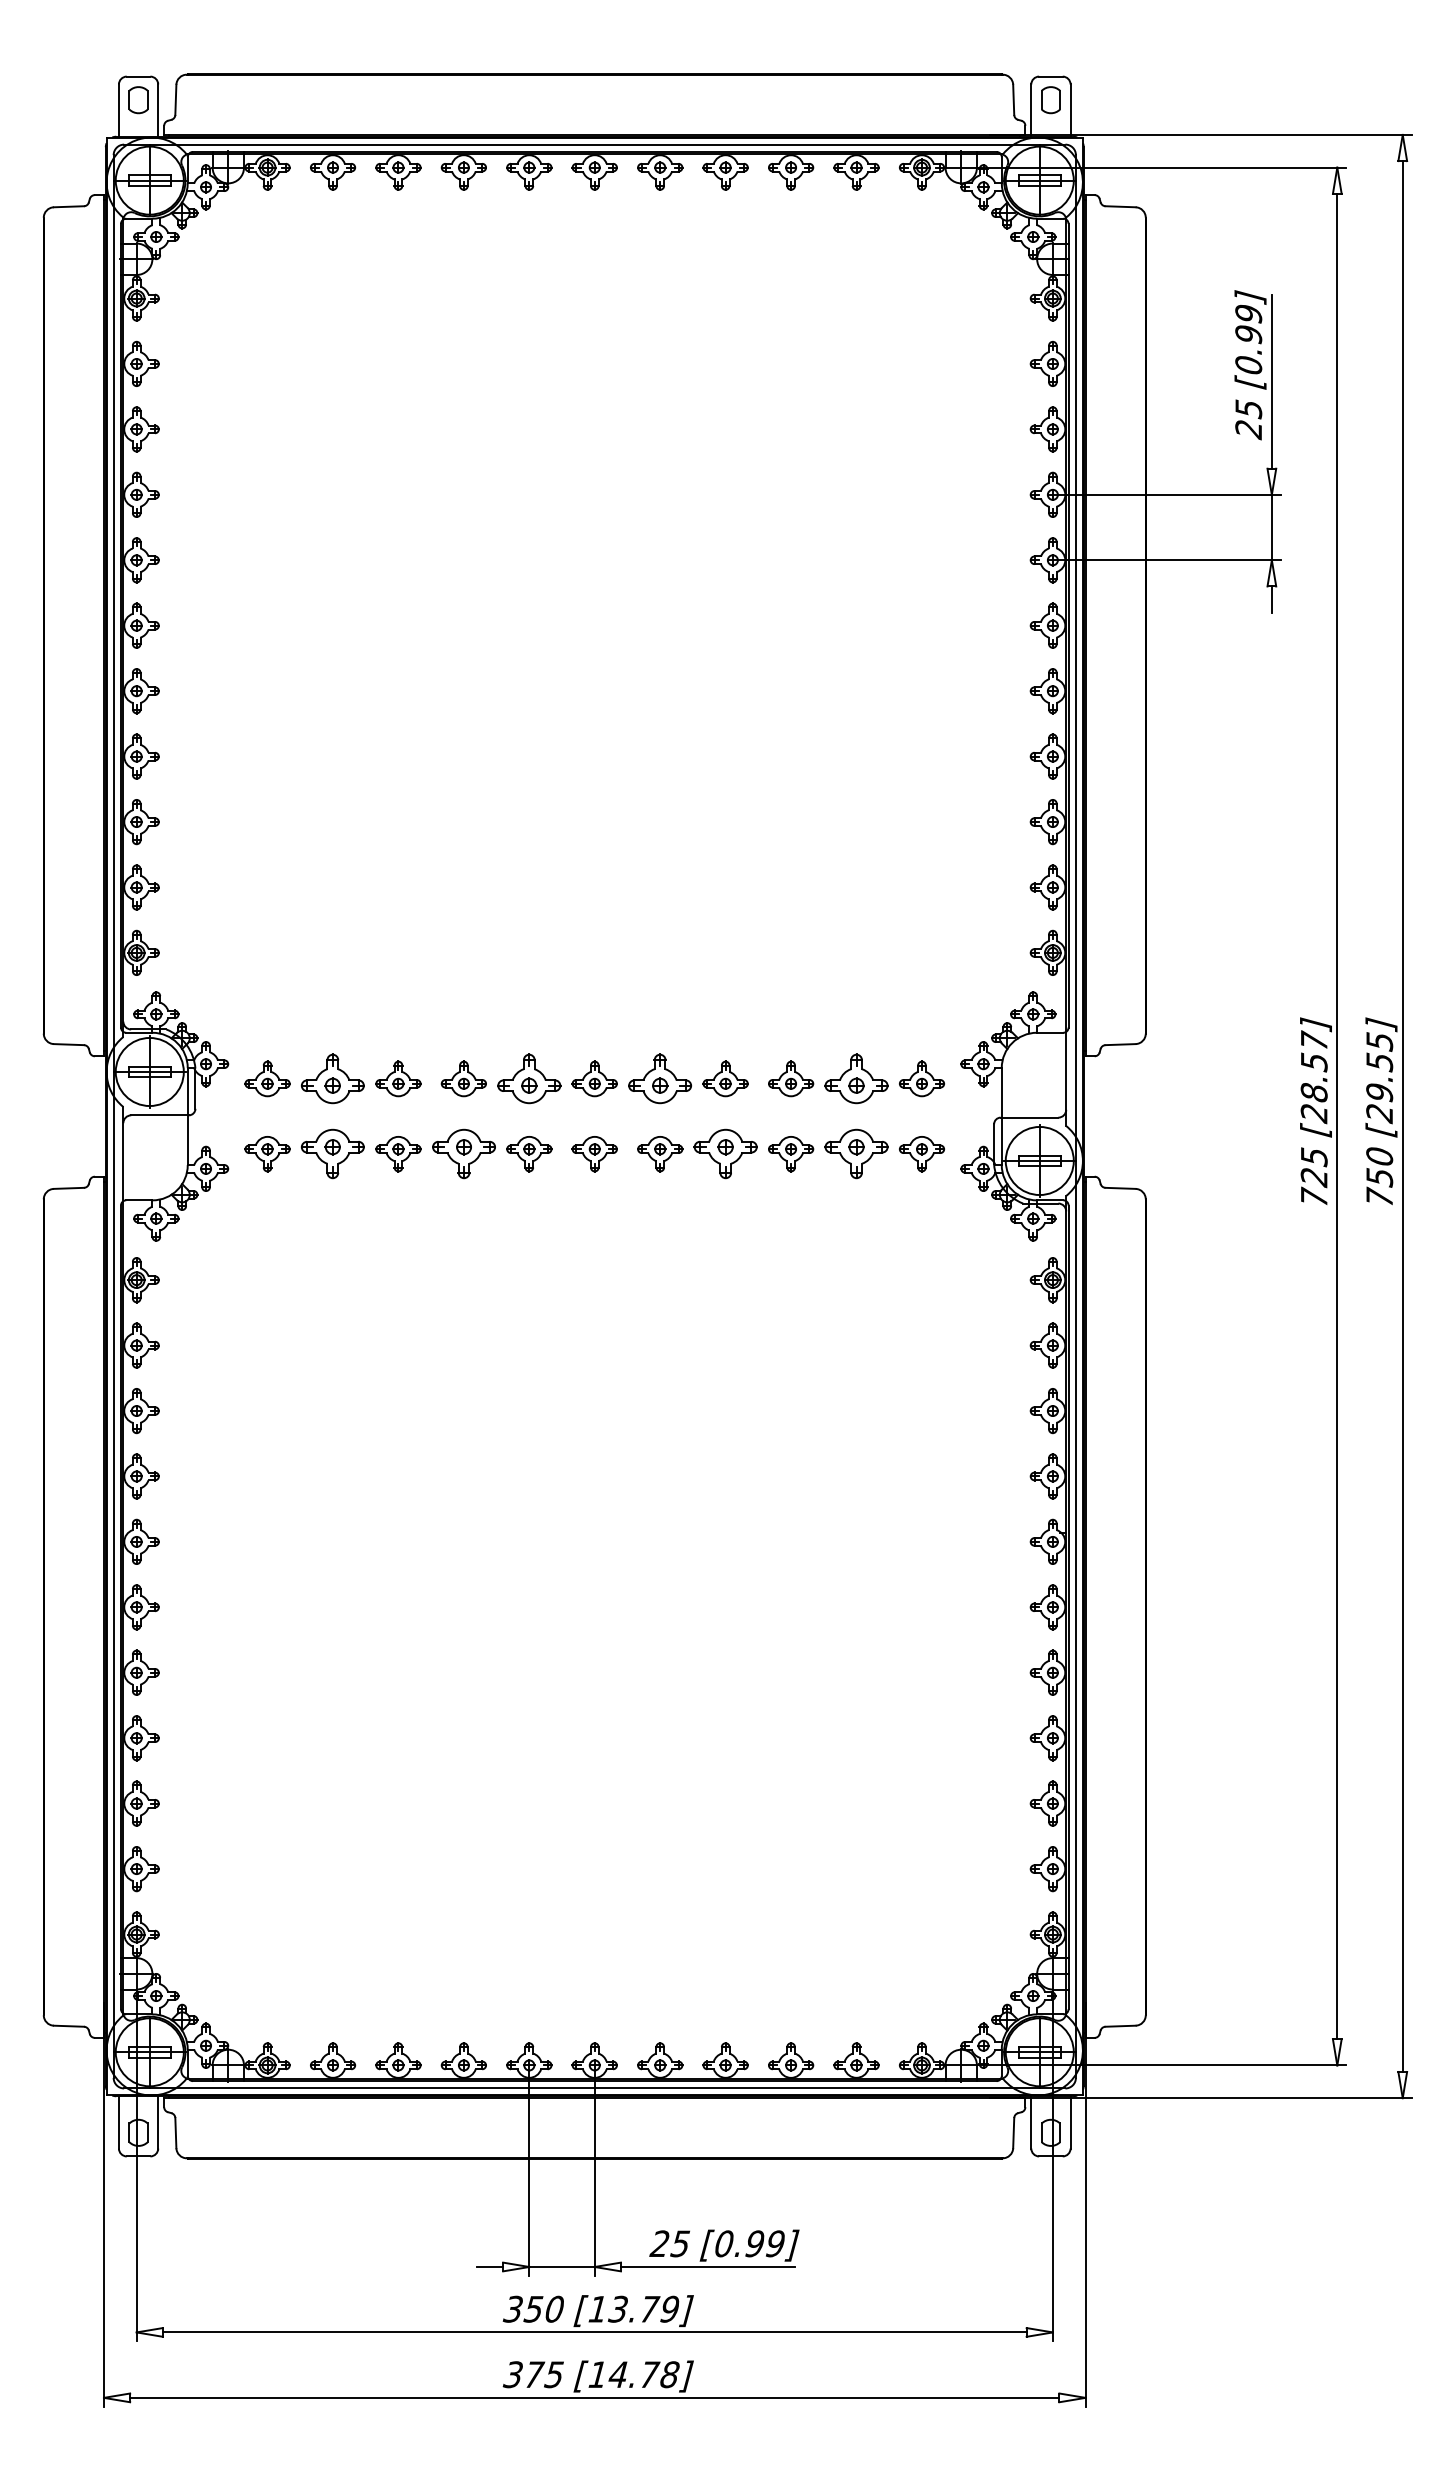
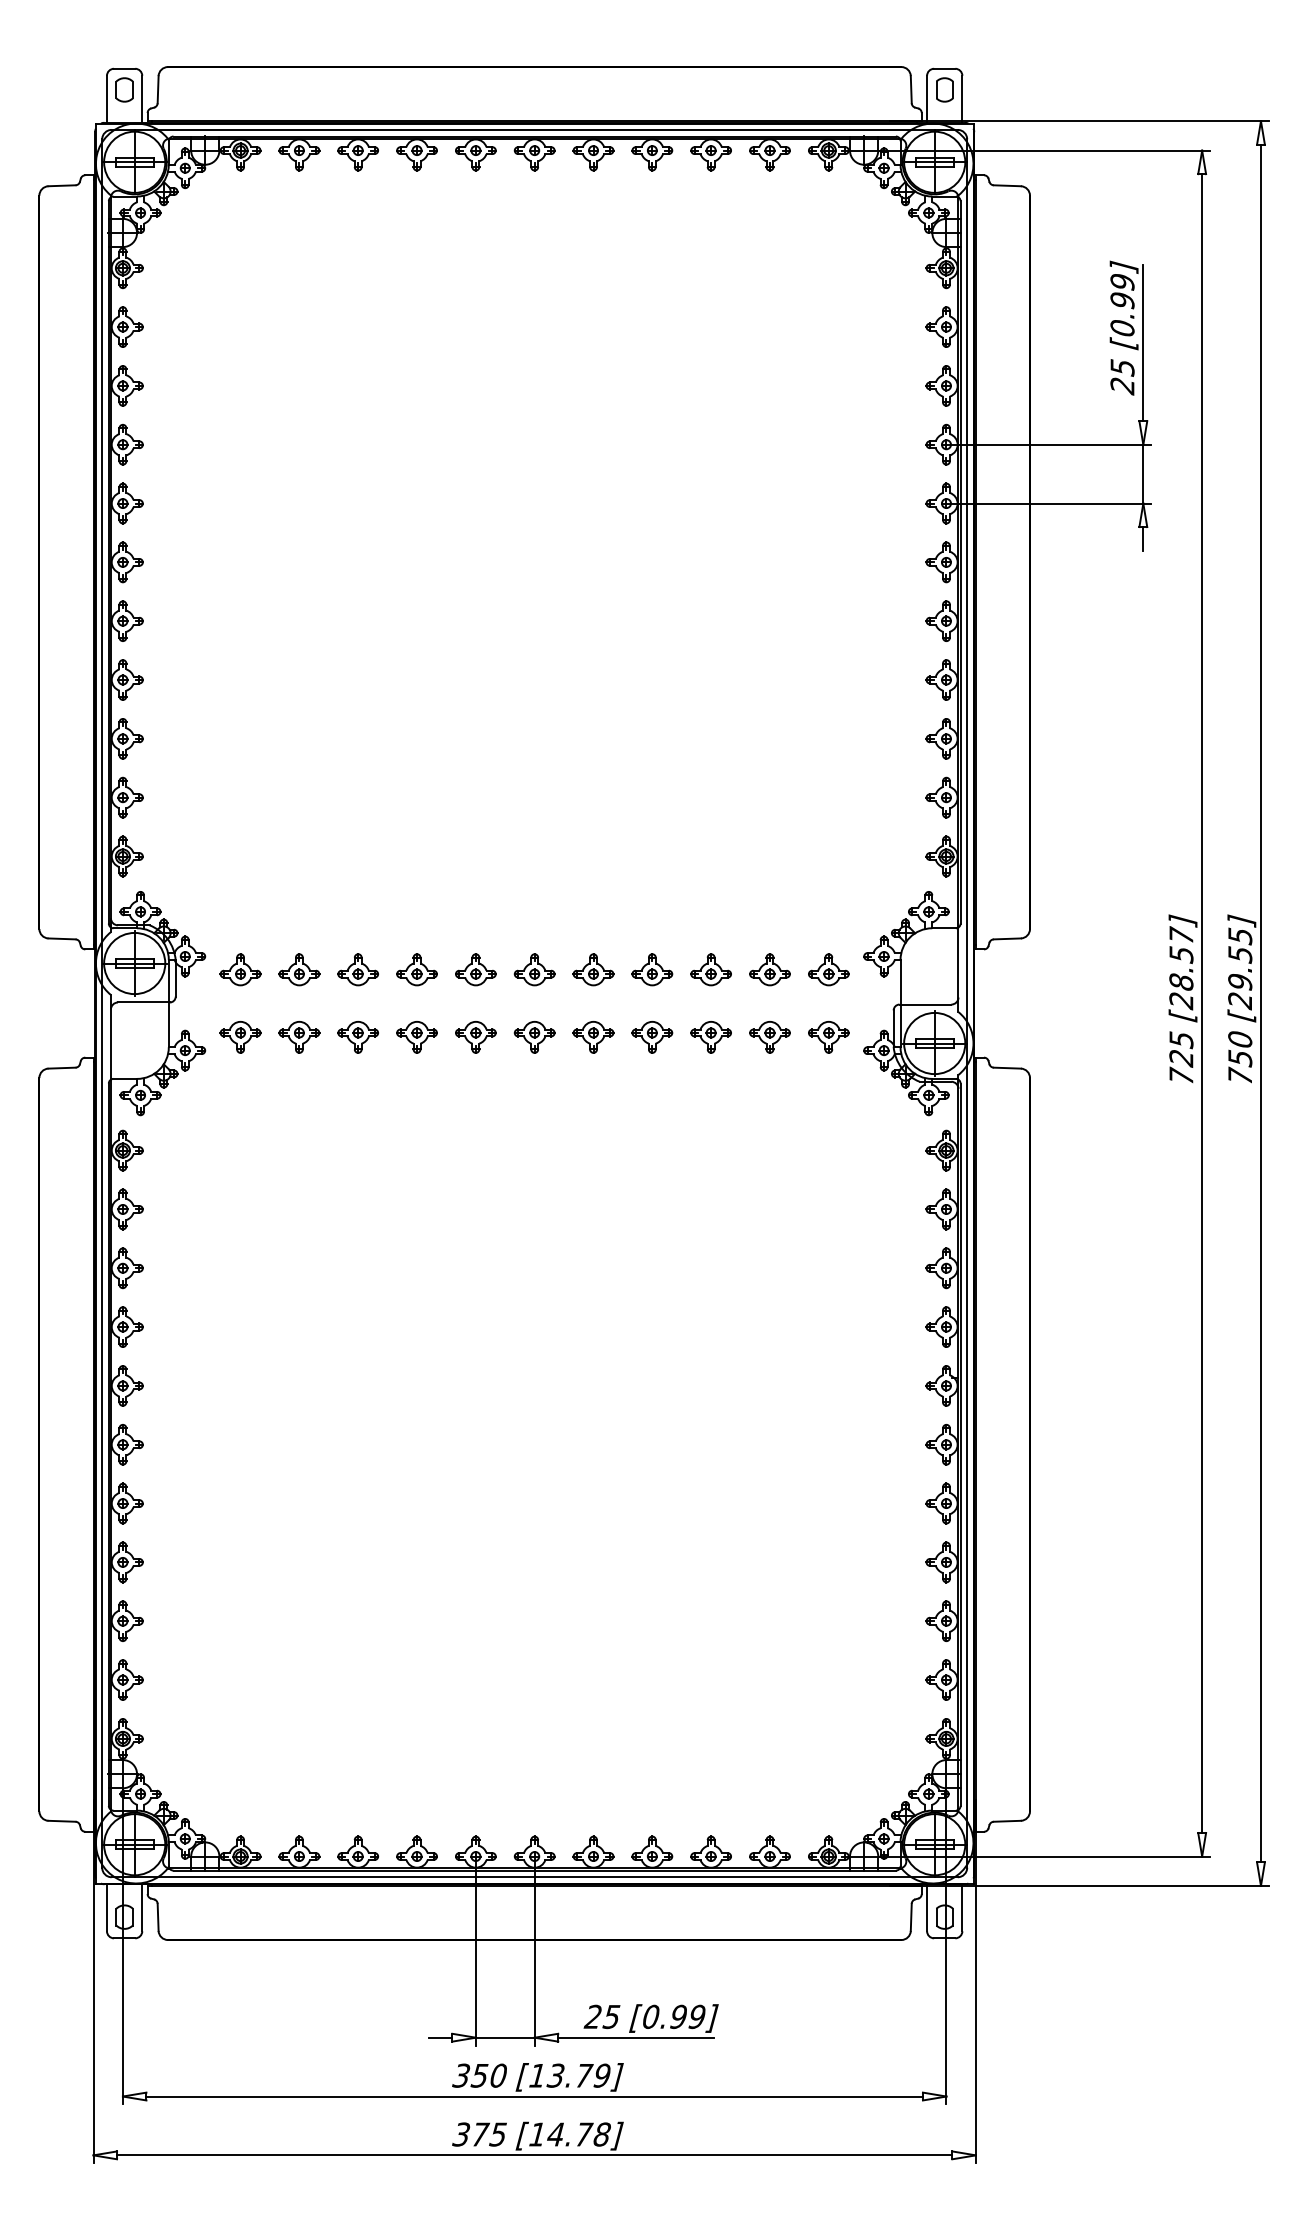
part: (333, 1078) -> (299, 969), size x0.71
part: (529, 1078) -> (476, 969), size x0.71
part: (660, 1078) -> (593, 969), size x0.71
part: (856, 1078) -> (769, 969), size x0.71
part: (333, 1154) -> (299, 1037), size x0.71
part: (463, 1154) -> (416, 1037), size x0.71
part: (725, 1154) -> (652, 1037), size x0.71
part: (856, 1154) -> (769, 1037), size x0.71

